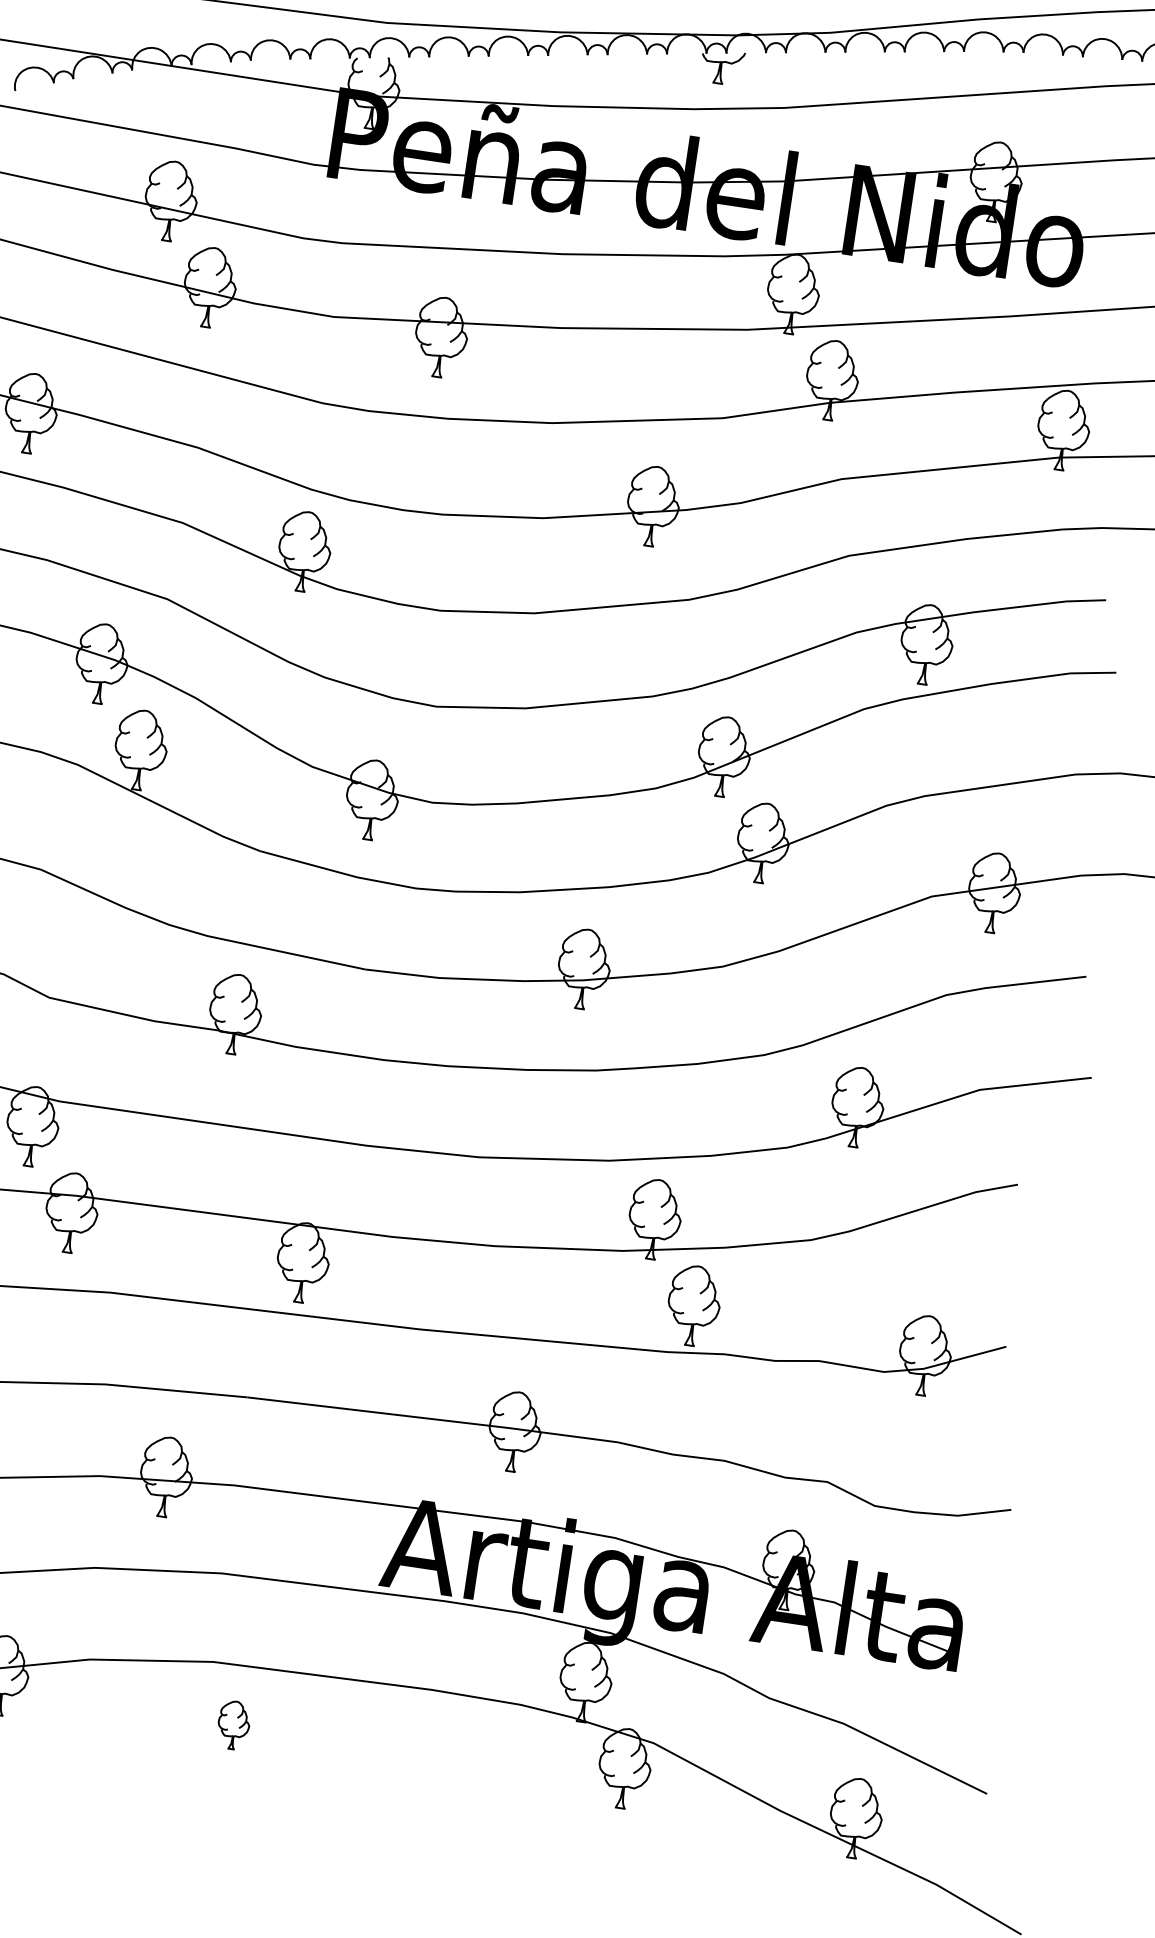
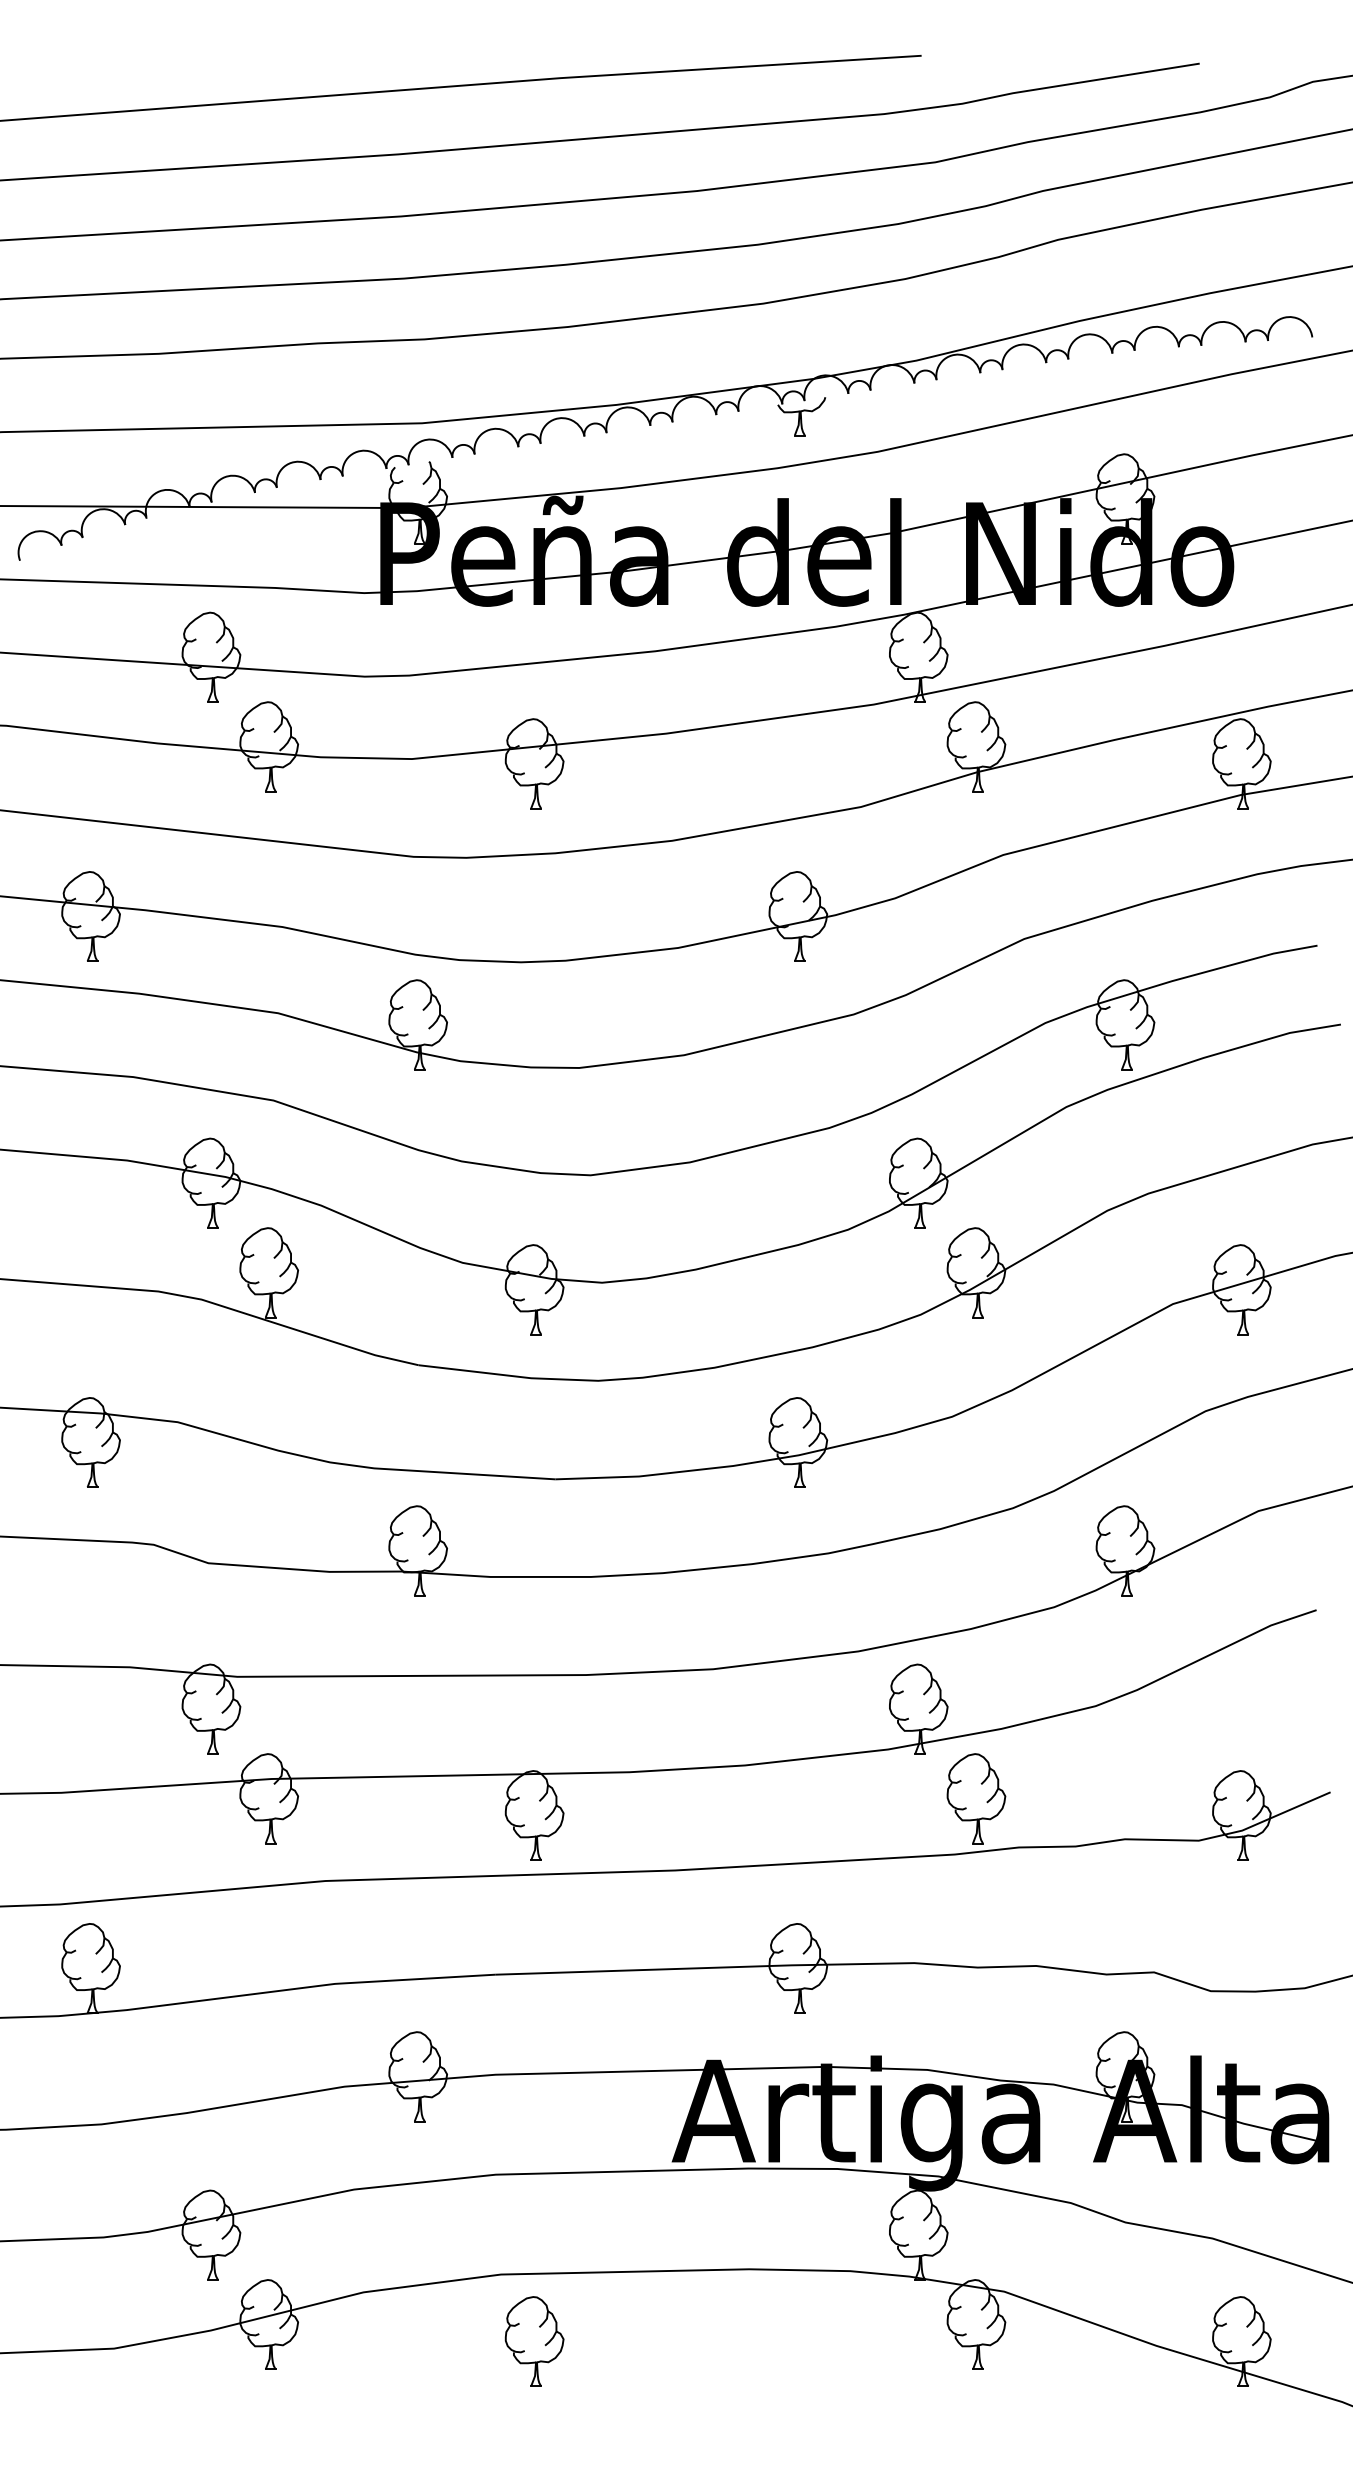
part: (233, 1725) -> (534, 2341), size x1.67

